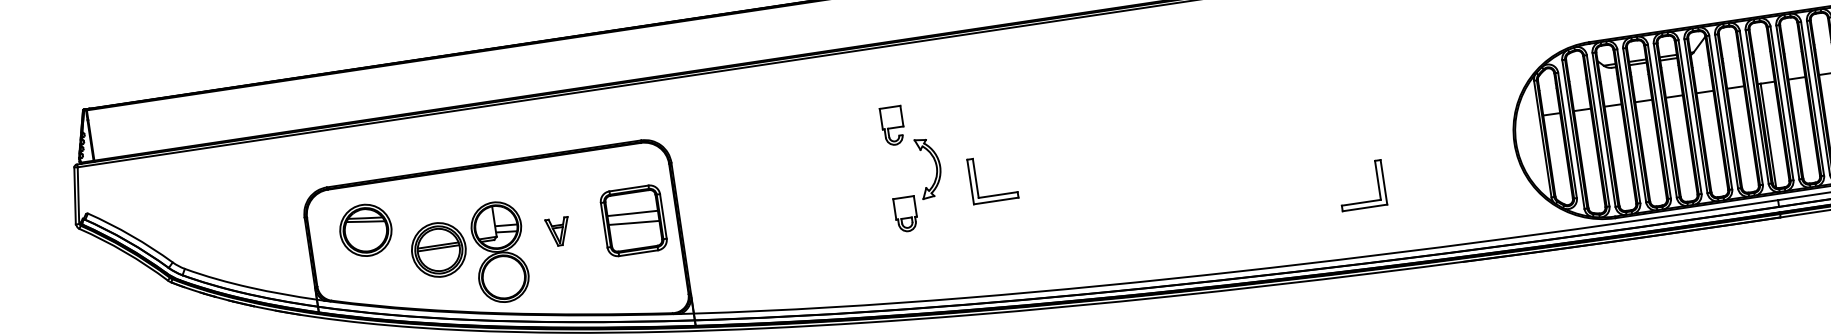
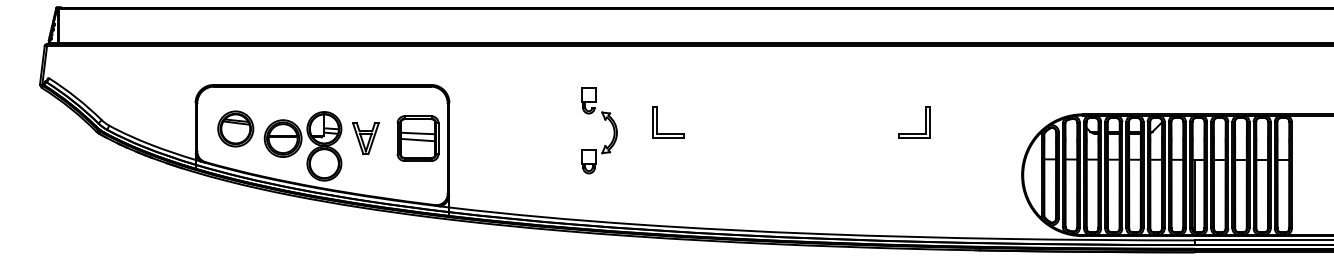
part: (919, 151) -> (604, 120), moved
part: (977, 181) -> (657, 122), moved
part: (1377, 183) -> (925, 122), moved
part: (365, 229) -> (235, 128), moved
part: (557, 232) -> (365, 138), size x1.67

